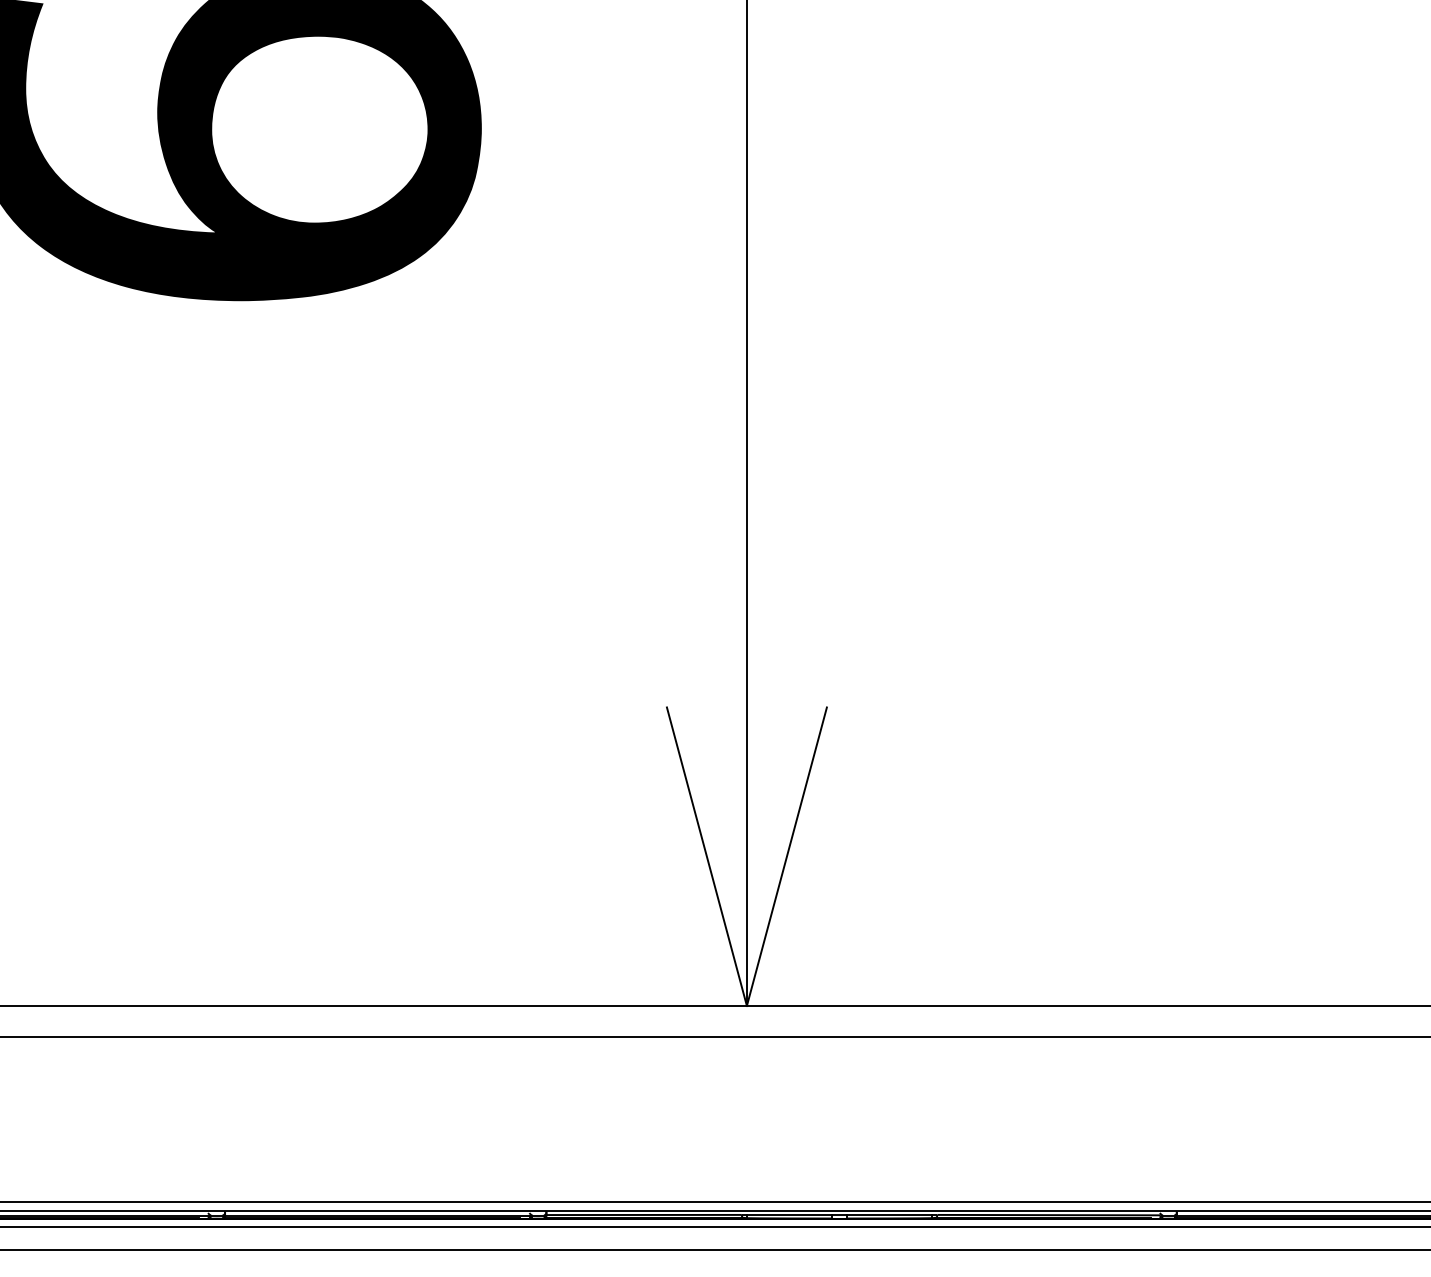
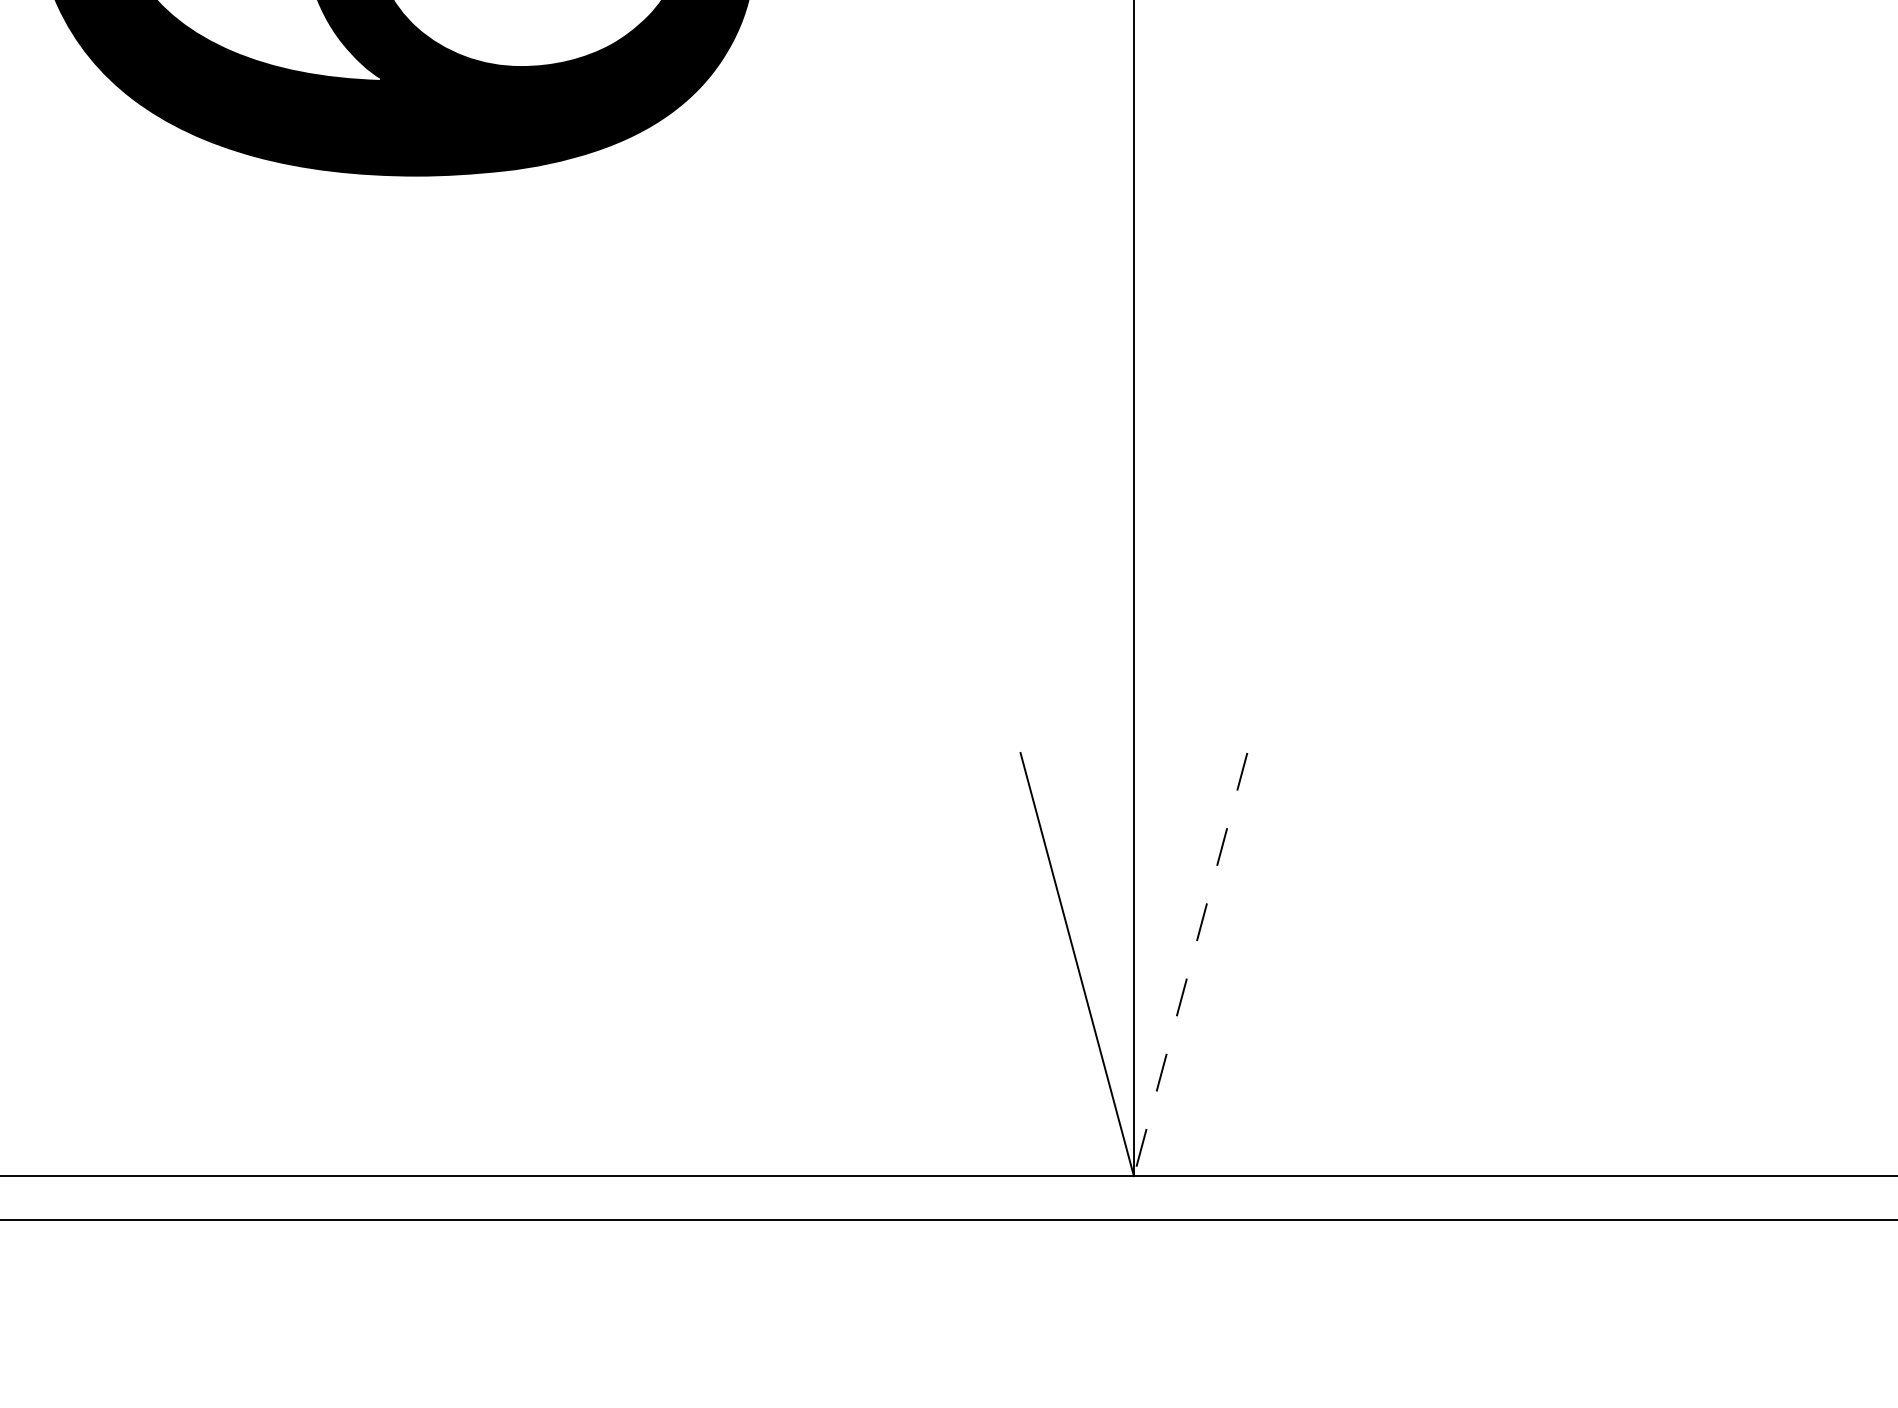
line: (786, 856) -> (1190, 964), solid -> dashed

